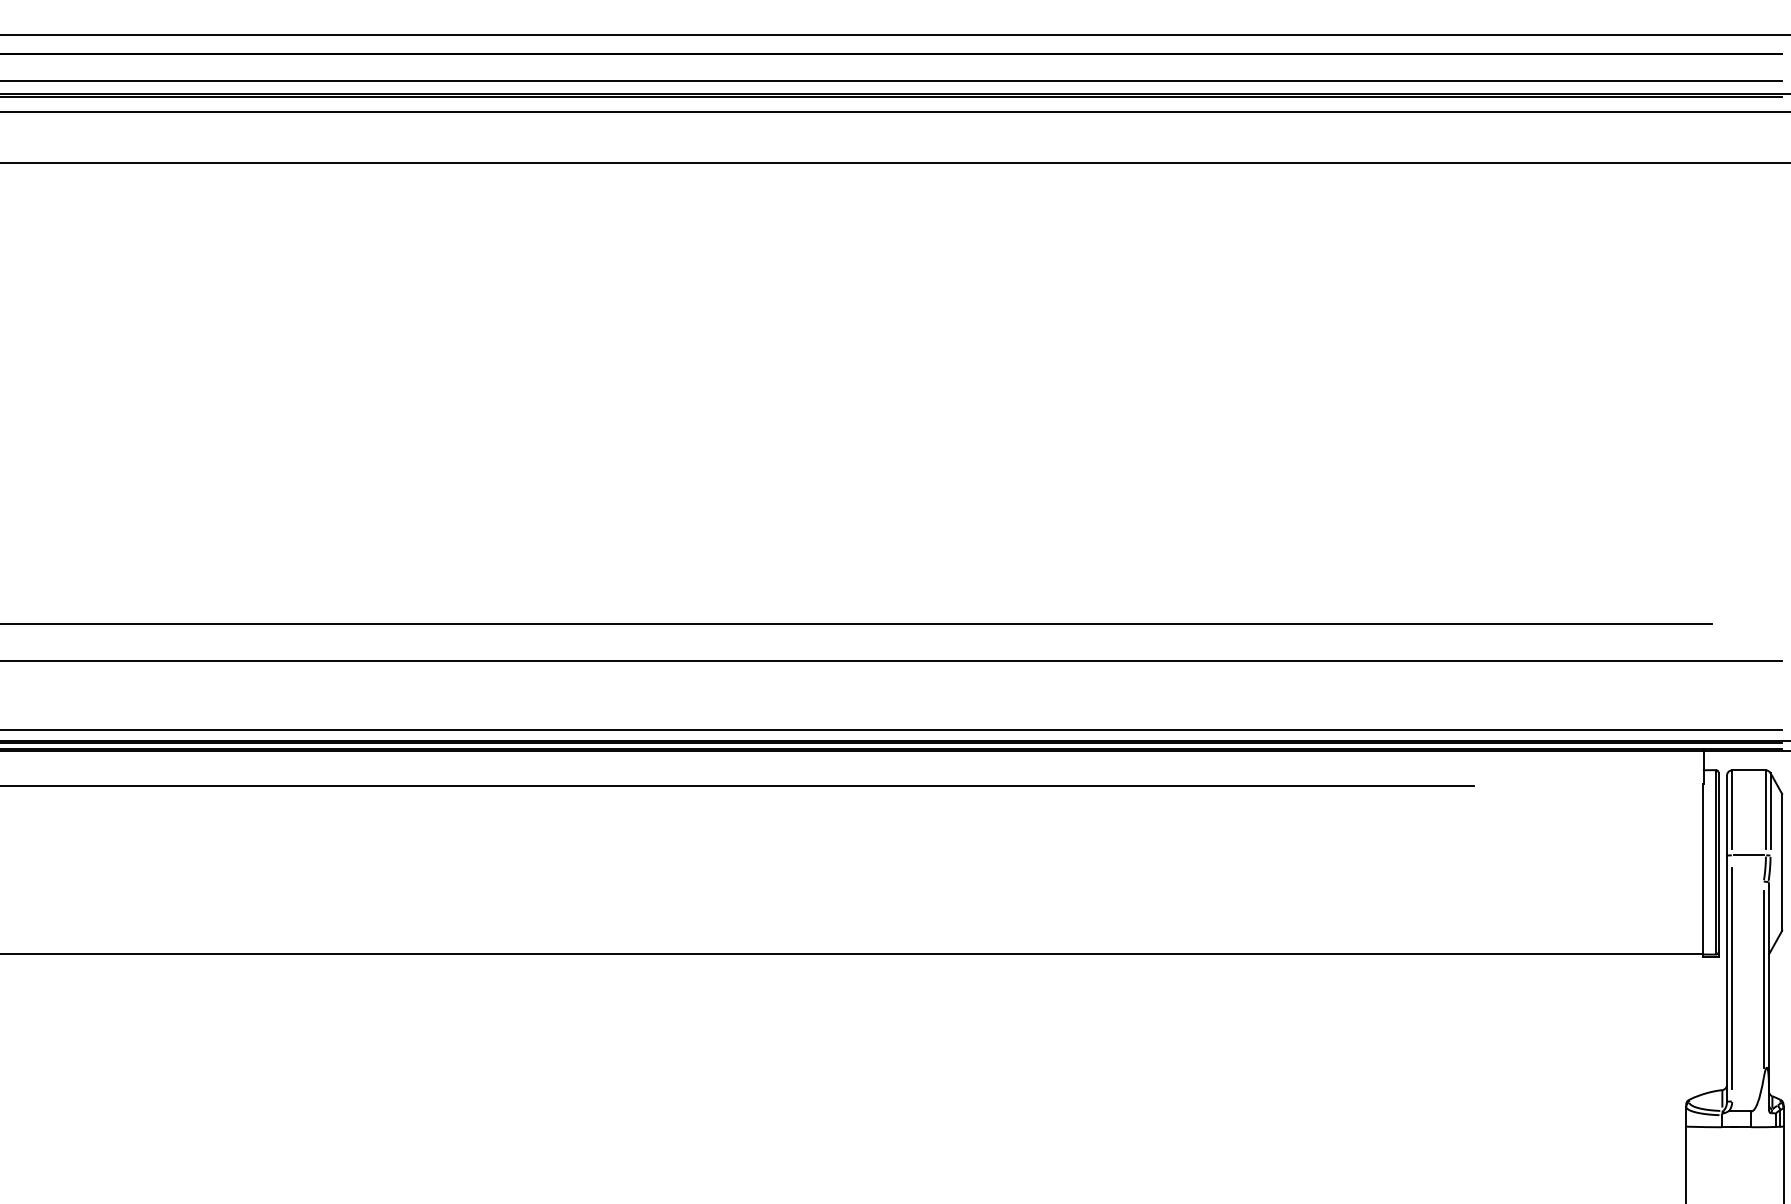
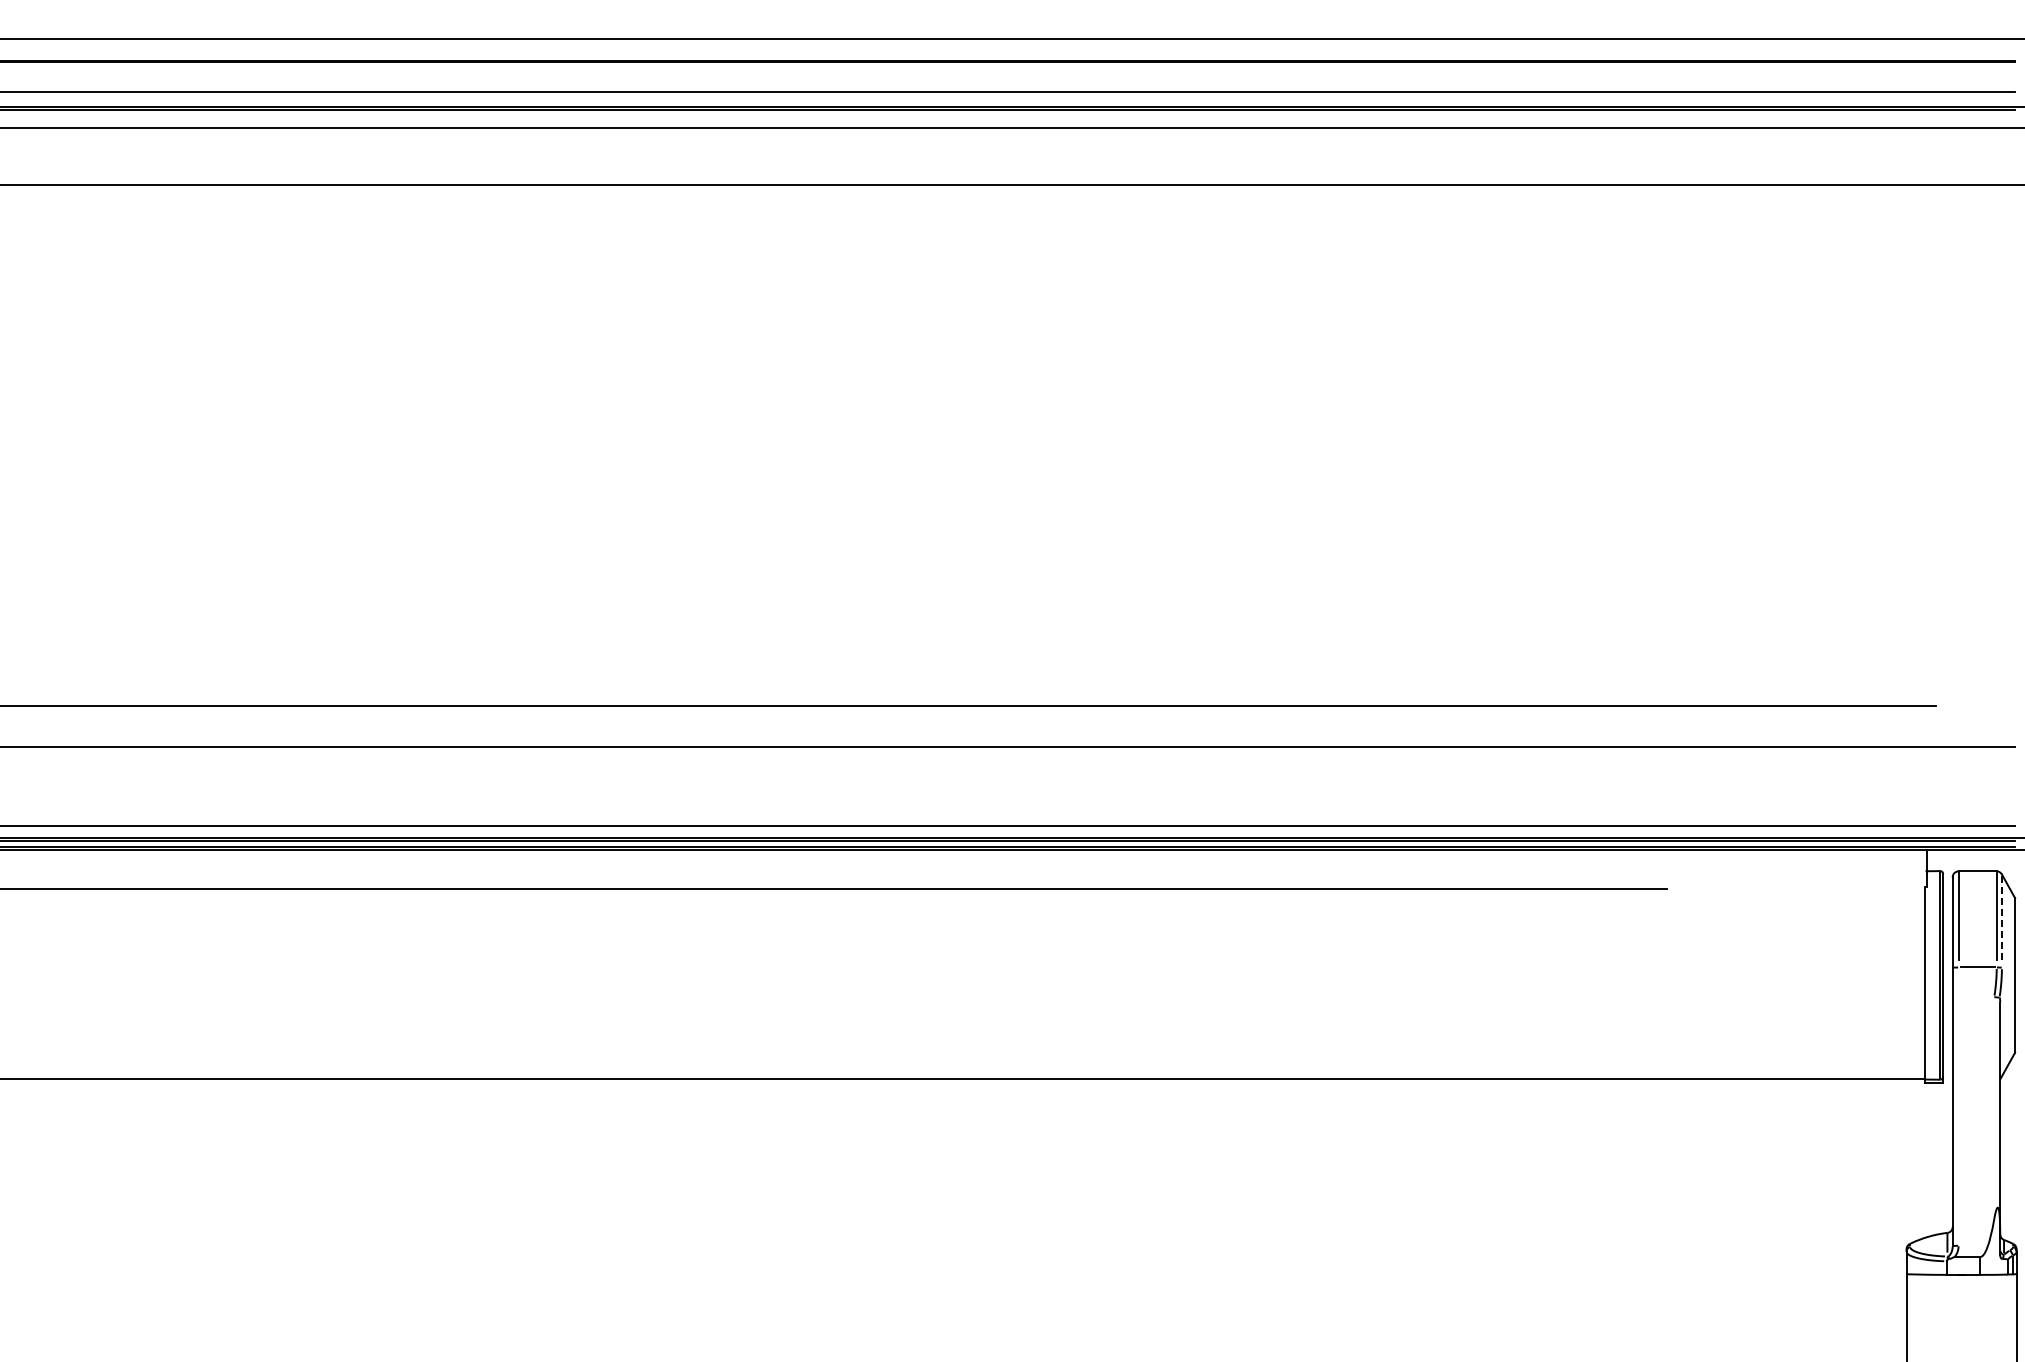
line: (1770, 811) -> (2001, 917), solid -> dashed
line: (1732, 978) -> (1958, 1106), removed
line: (1763, 979) -> (1994, 1107), removed

